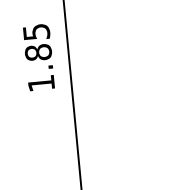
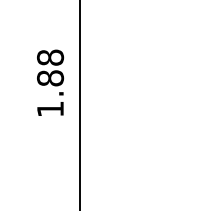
text: (36, 31) -> (50, 57), 1.85 -> 1.88

